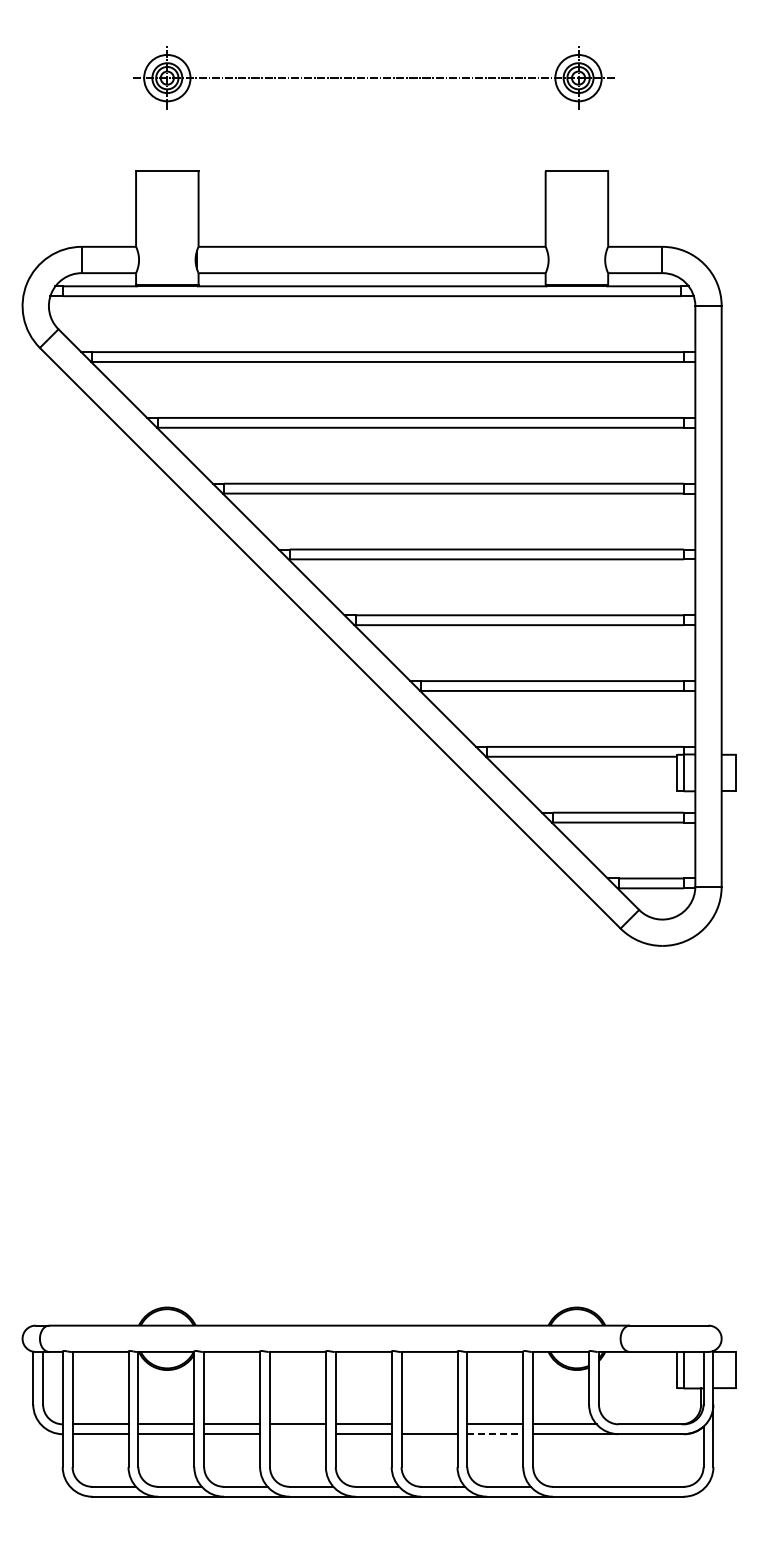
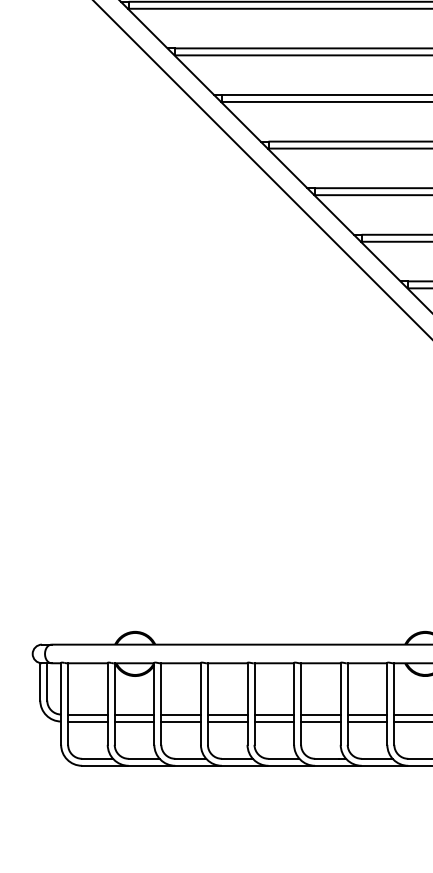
line: (429, 1424) -> (320, 714), added
line: (297, 1434) -> (227, 721), added
line: (495, 1434) -> (367, 721), dashed -> solid

